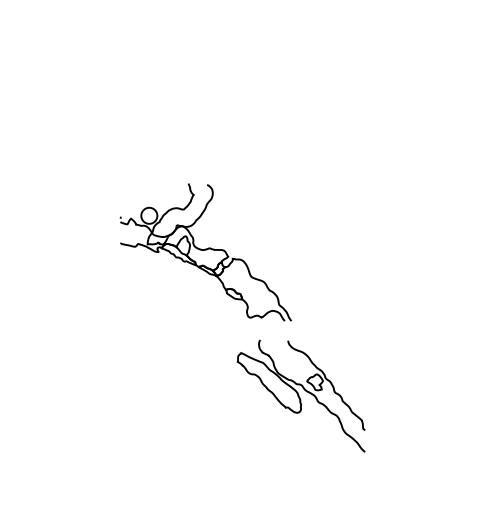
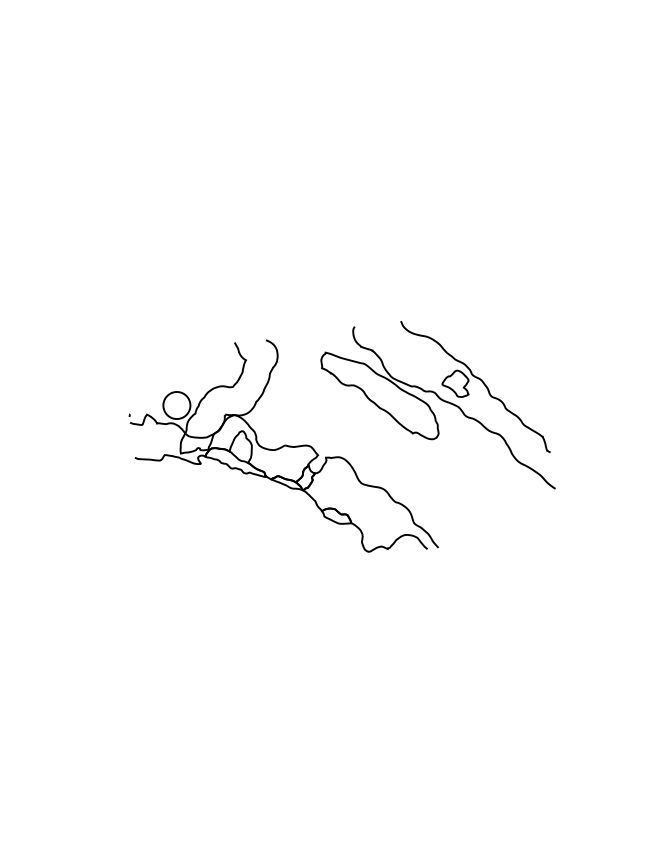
part: (300, 395) -> (434, 409), moved

